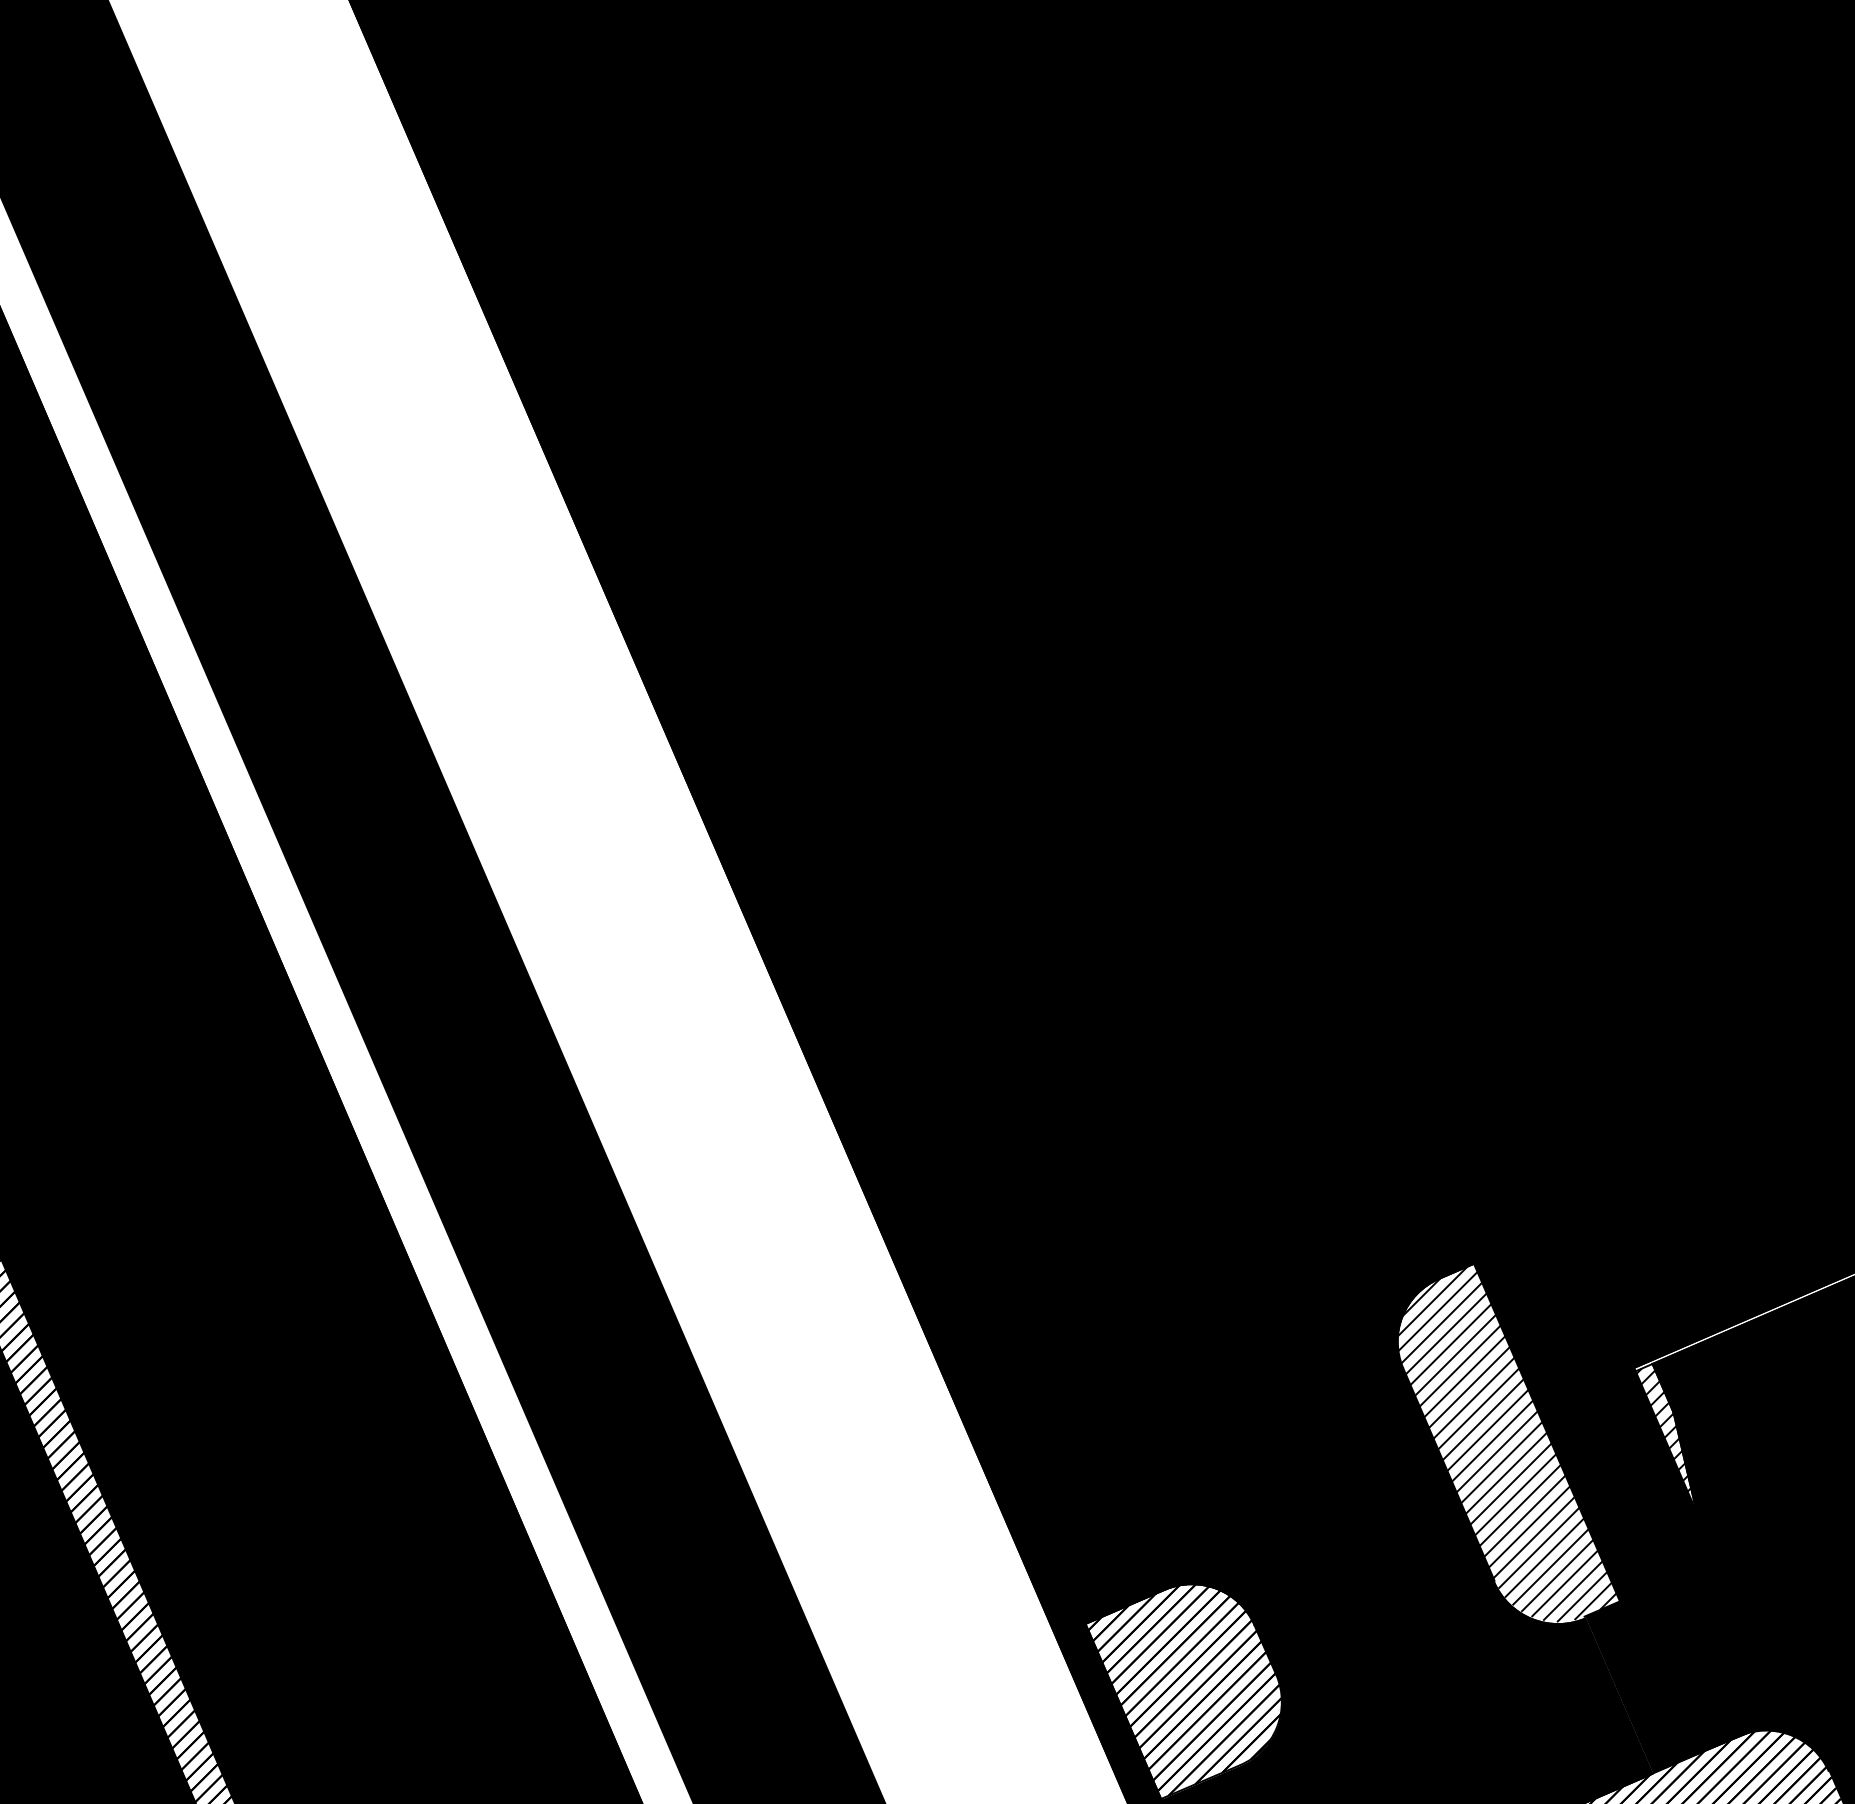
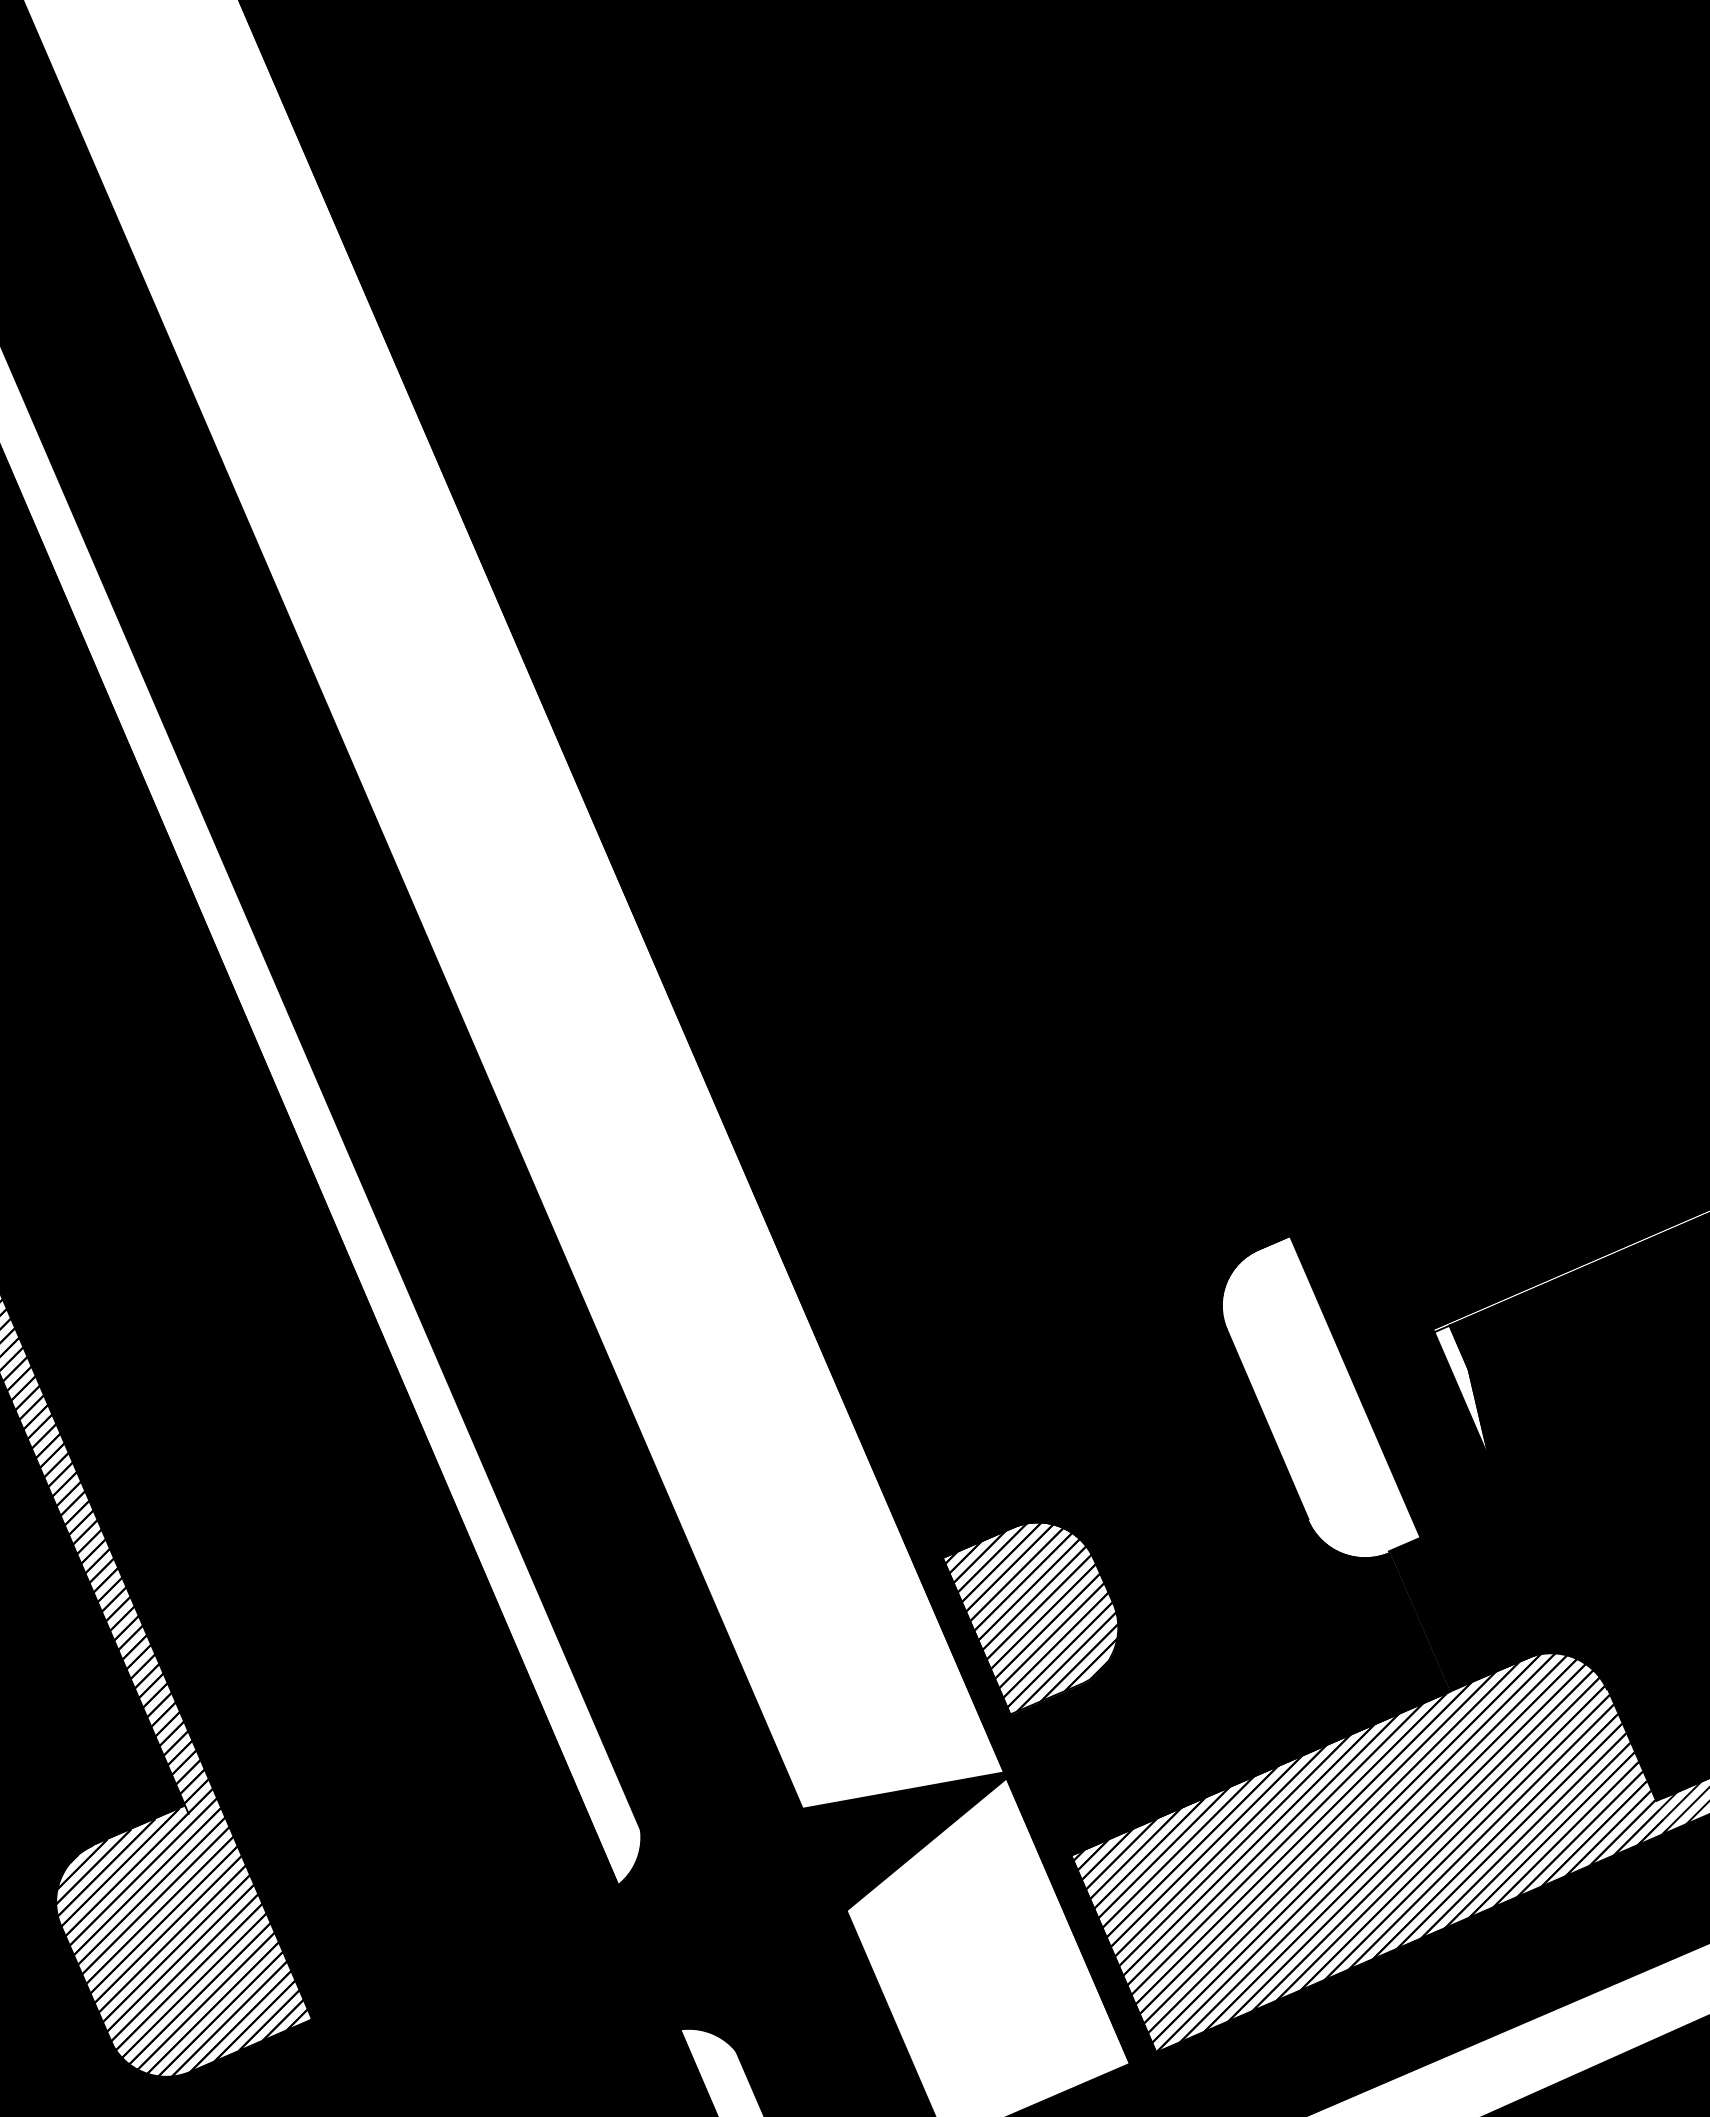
hatch: (1555, 1432) -> (1362, 1386), removed

